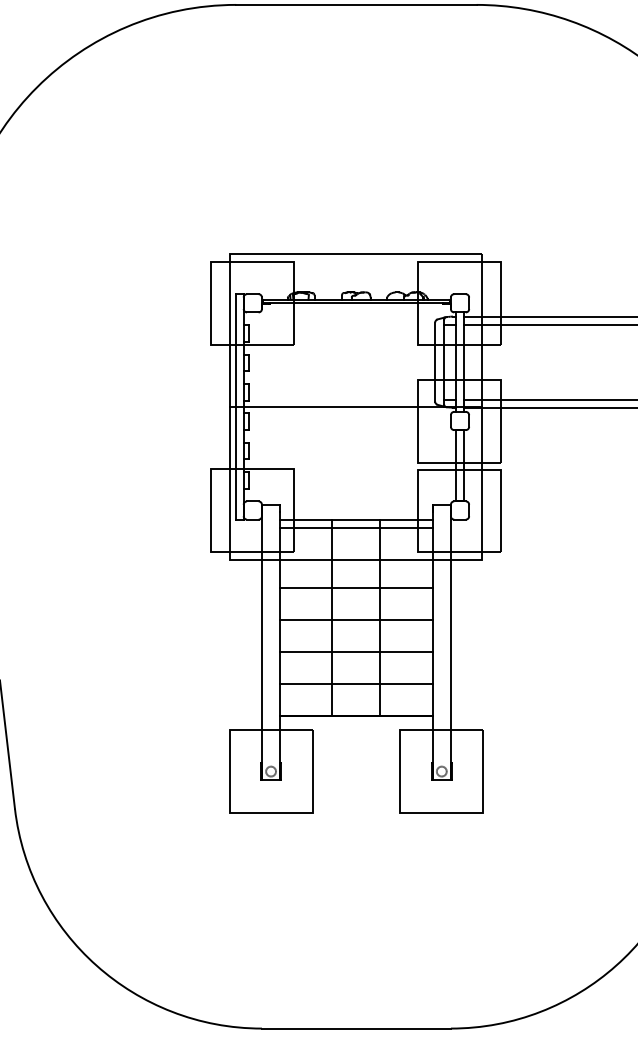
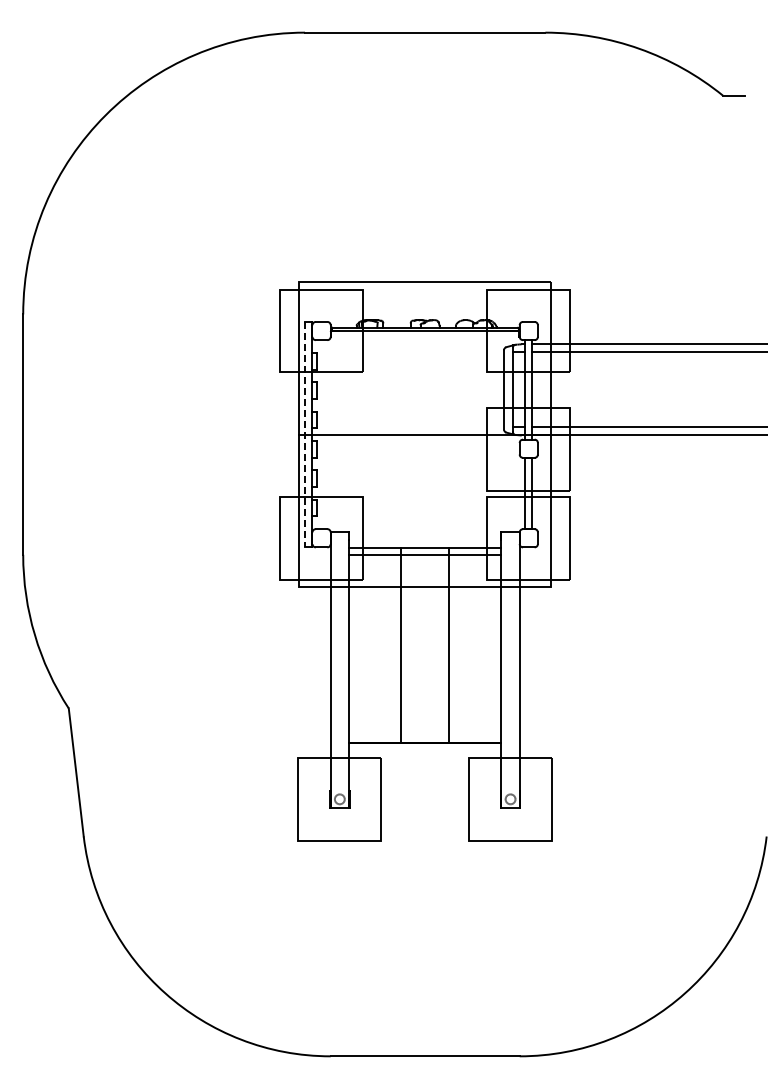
line: (236, 406) -> (305, 434), solid -> dashed
line: (355, 587) -> (424, 615), removed
line: (355, 619) -> (424, 647), removed
line: (355, 651) -> (424, 679), removed
line: (355, 683) -> (424, 711), removed

